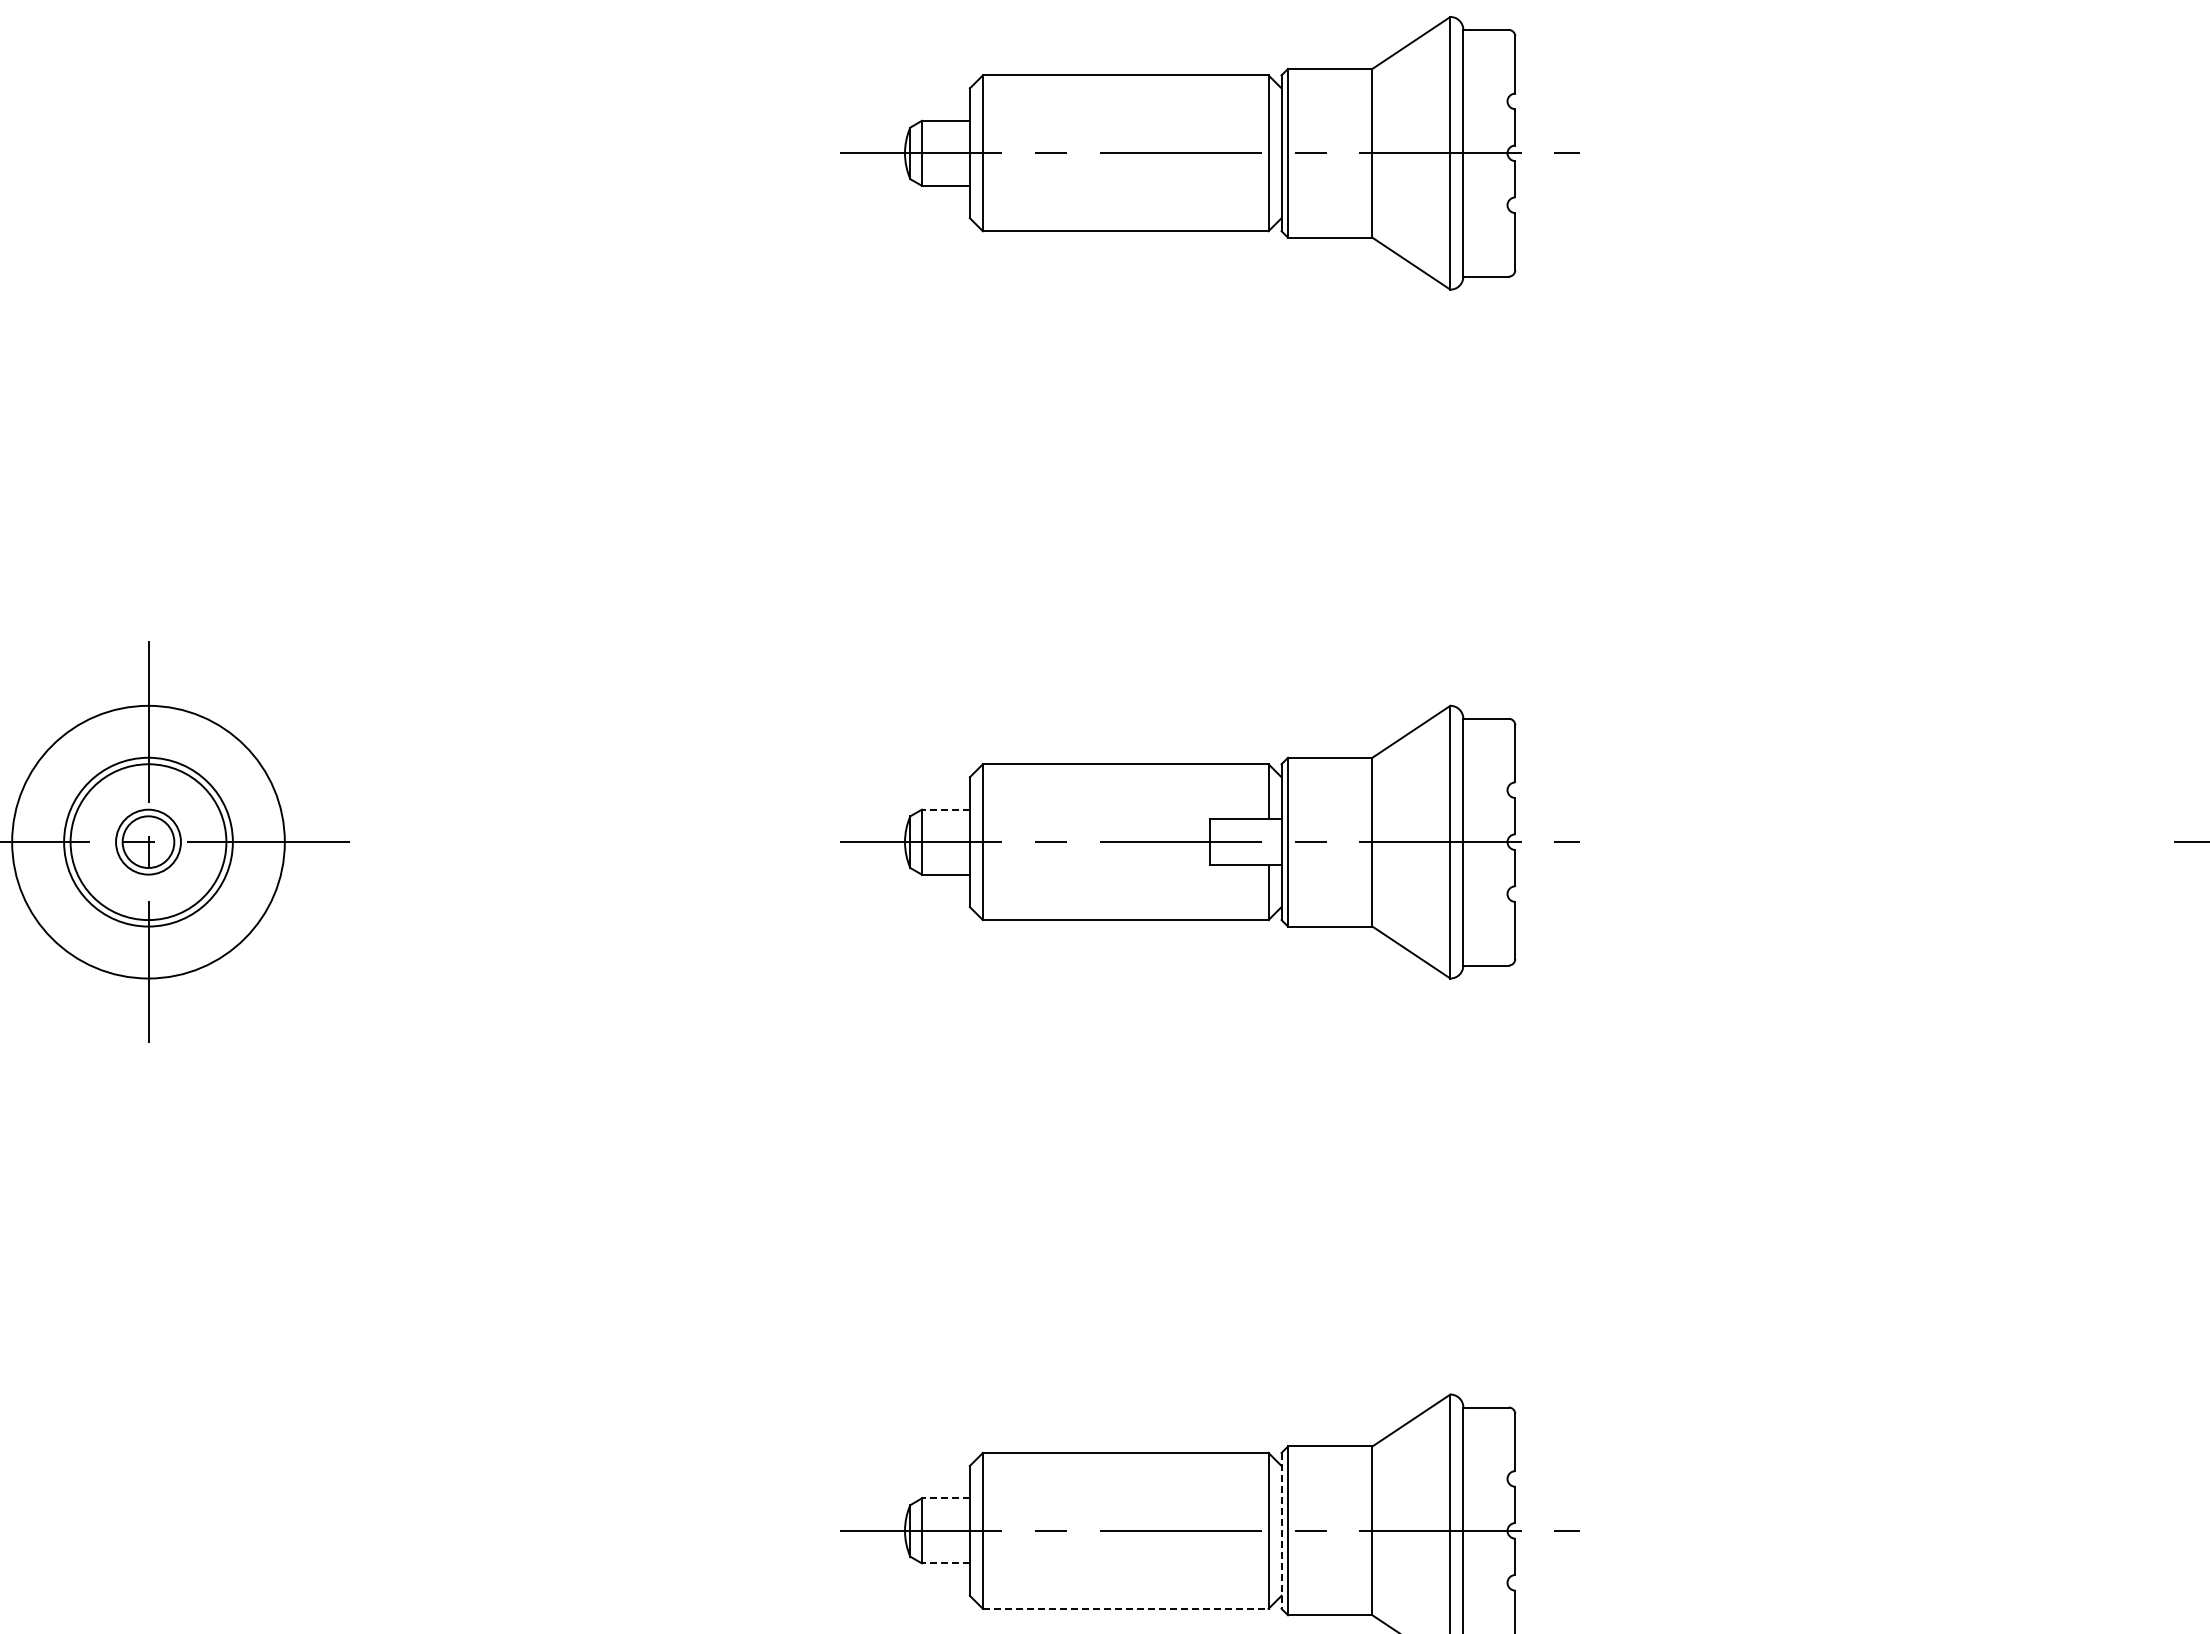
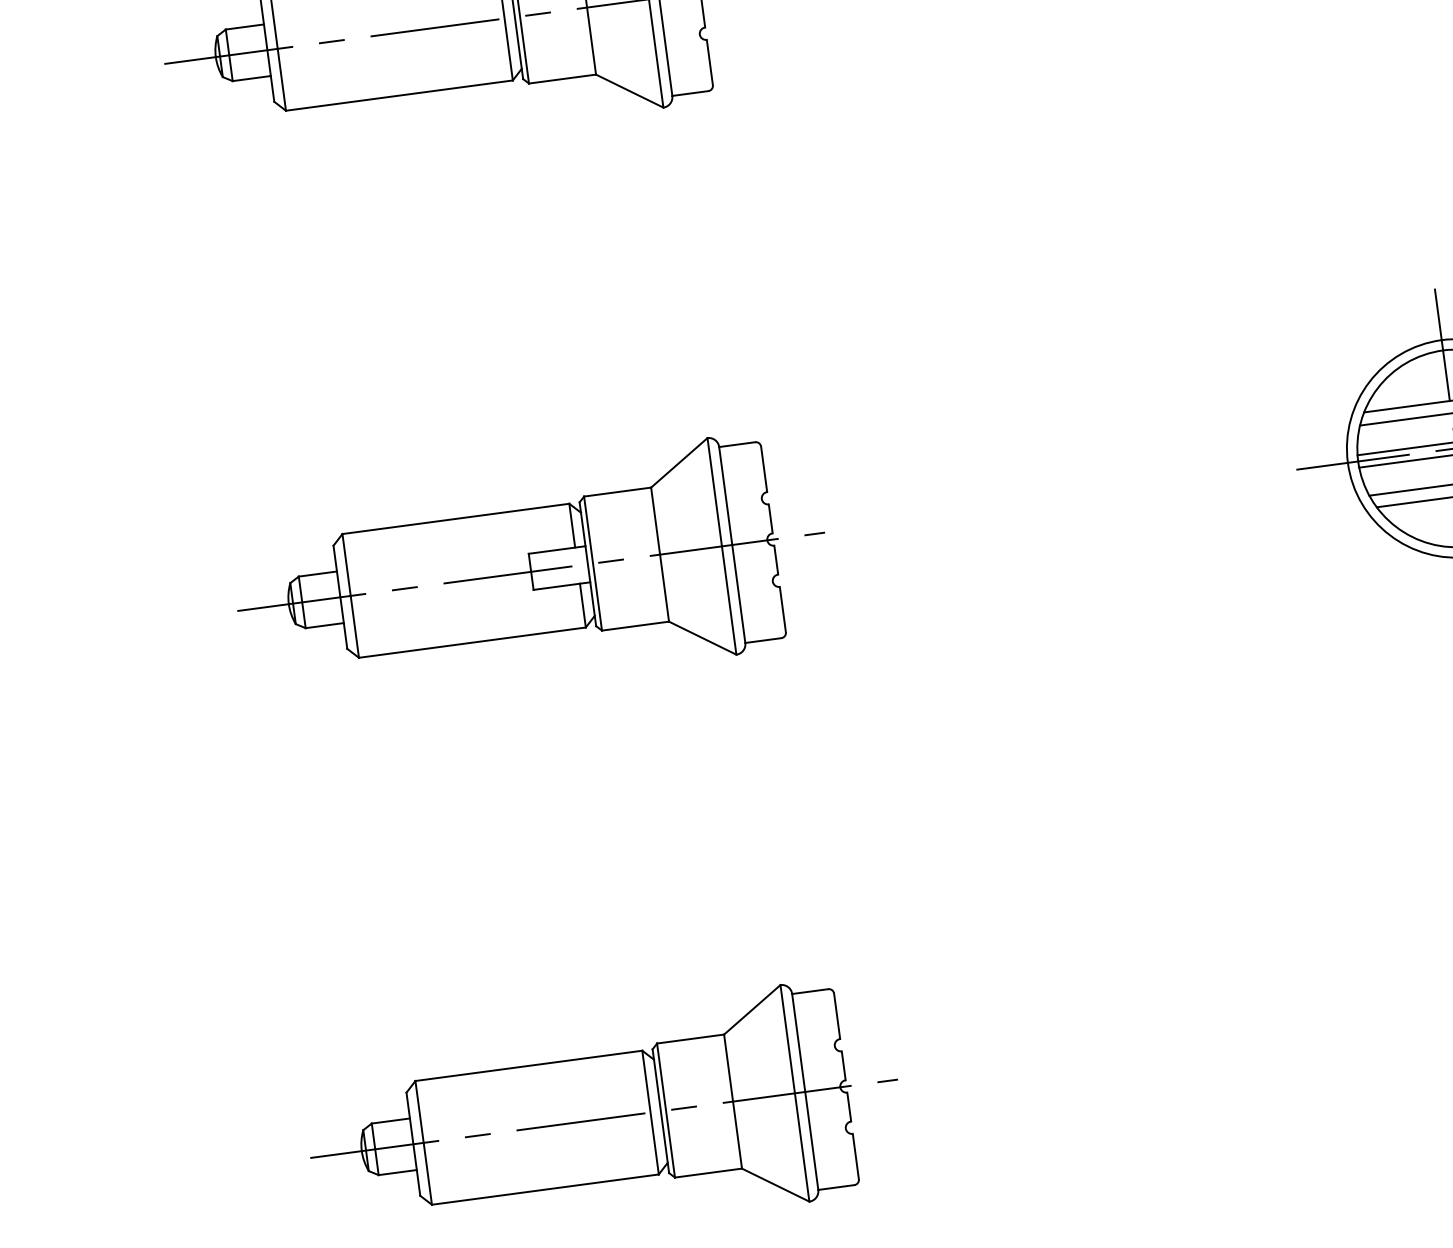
line: (945, 809) -> (317, 573), dashed -> solid
line: (945, 1498) -> (390, 1121), dashed -> solid
line: (1281, 1530) -> (660, 1110), dashed -> solid
line: (945, 1563) -> (397, 1172), dashed -> solid
line: (1125, 1608) -> (545, 1189), dashed -> solid

